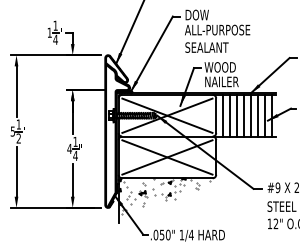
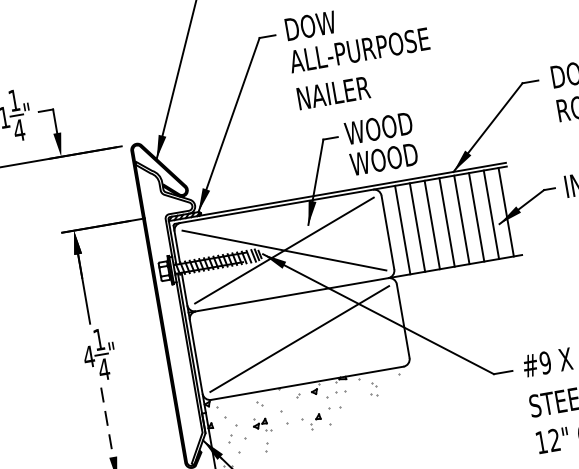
text: (206, 47) -> (342, 91), SEALANT -> NAILER
text: (221, 81) -> (386, 158), NAILER -> WOOD
line: (167, 157) -> (299, 339), removed
line: (72, 180) -> (106, 422), solid -> dashed

